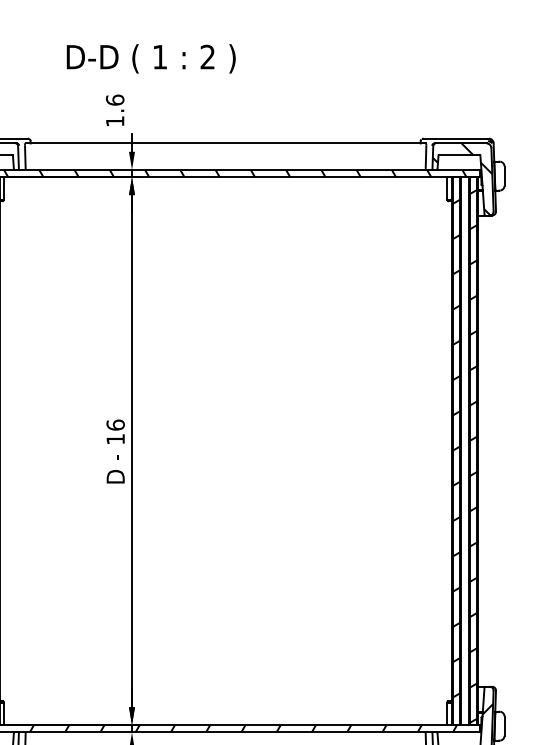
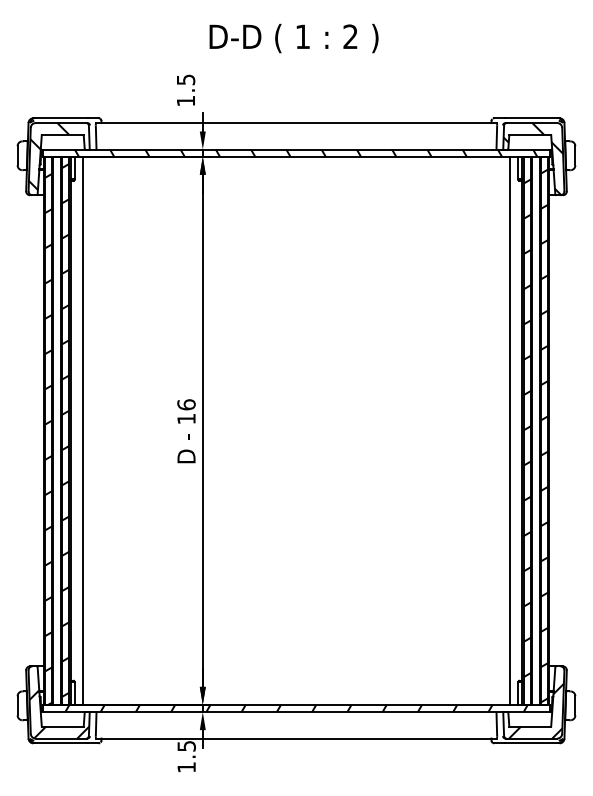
text: (150, 58) -> (293, 38), moved
text: (114, 99) -> (185, 79), 1.6 -> 1.5
line: (11, 450) -> (82, 430), added
line: (439, 450) -> (510, 430), added

